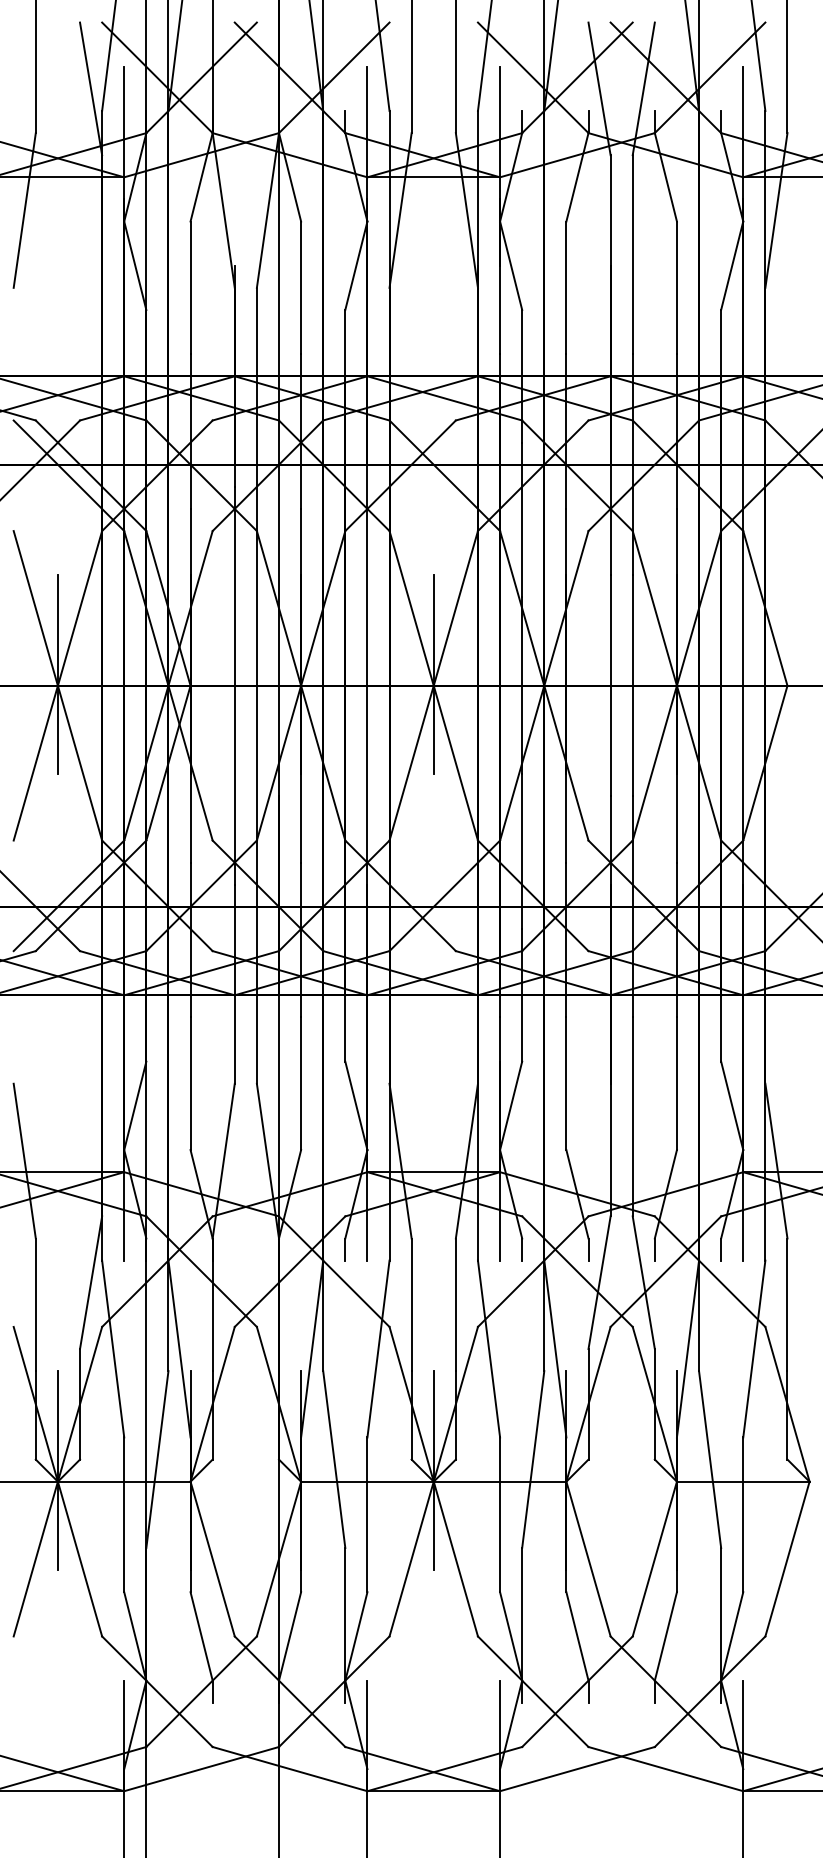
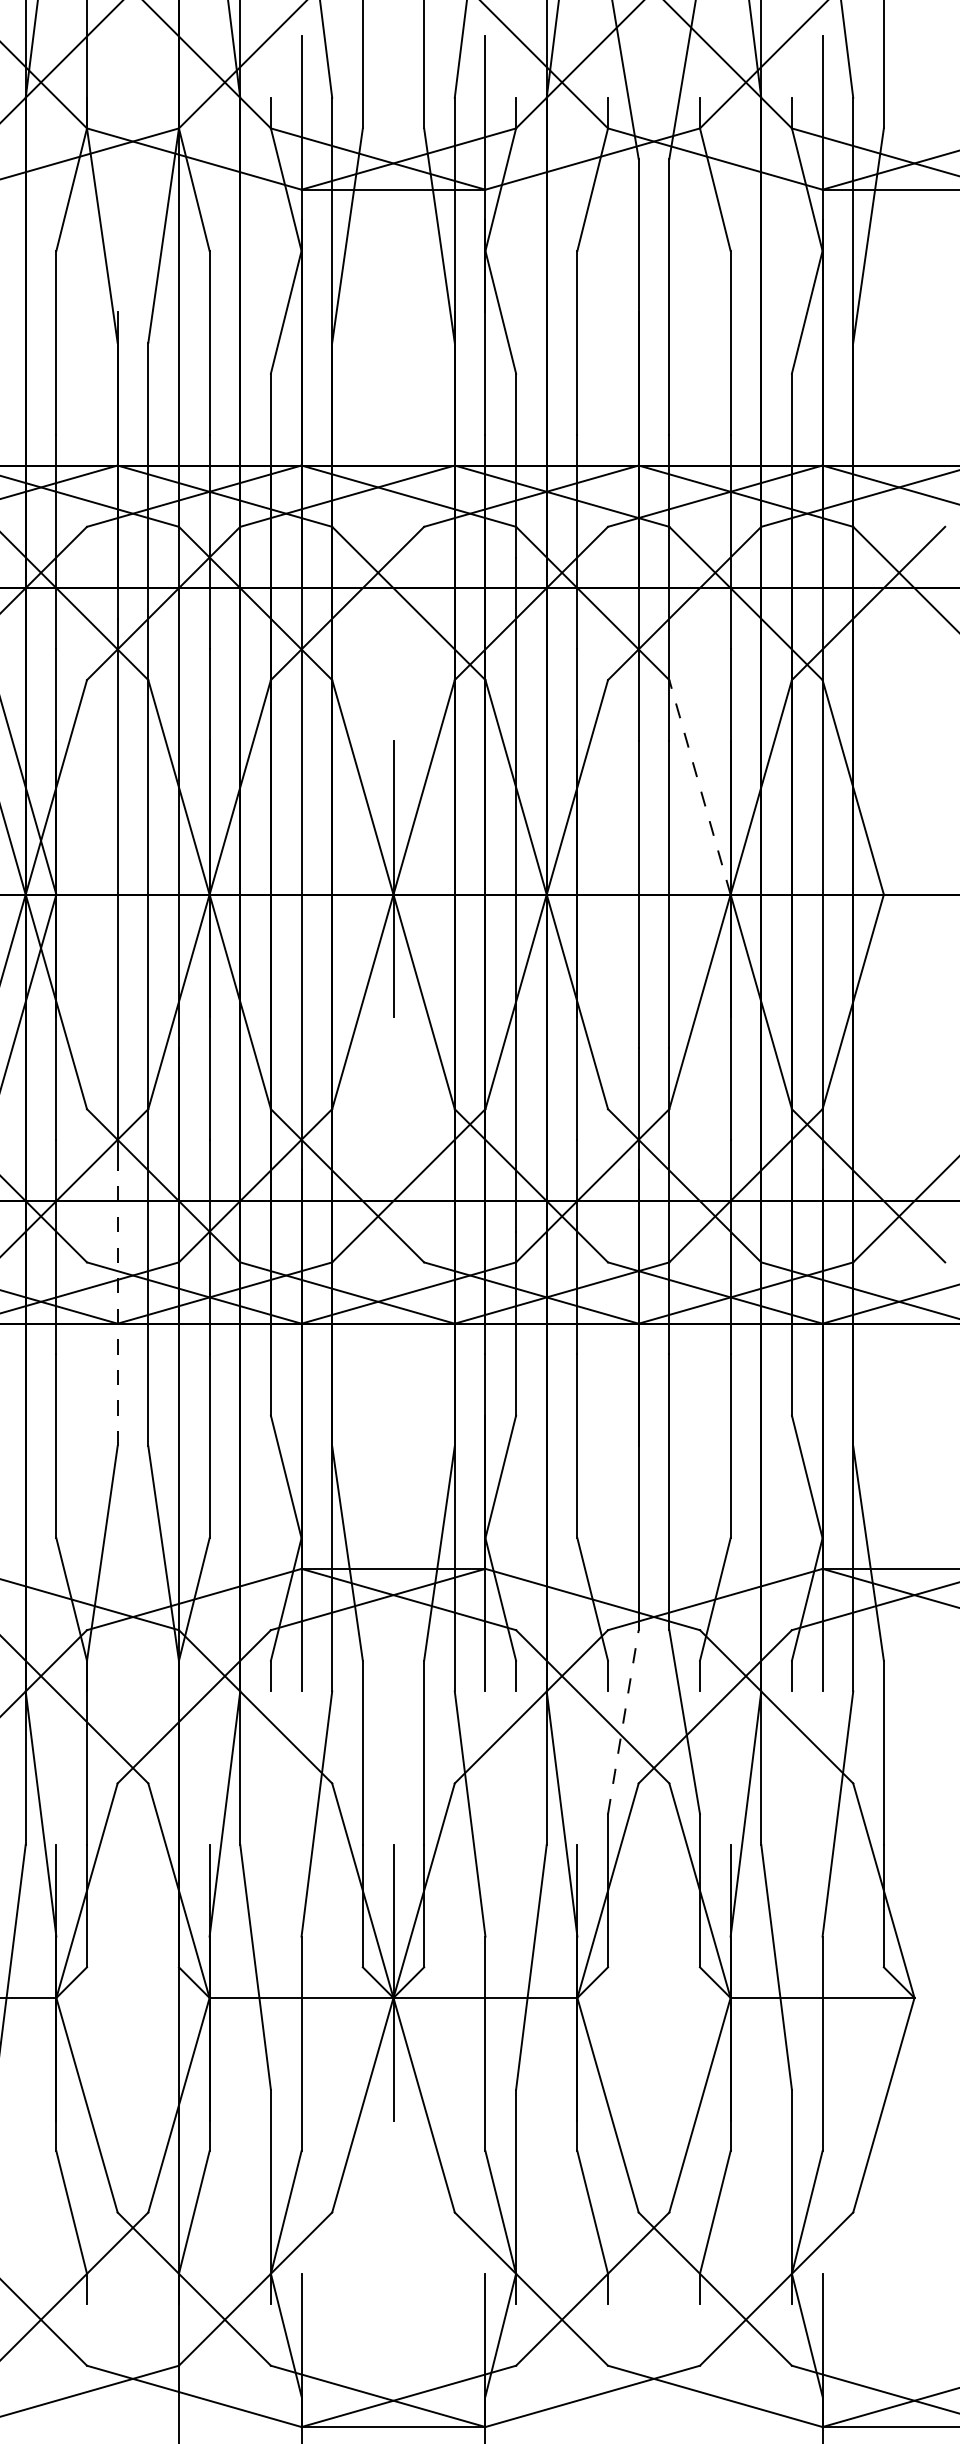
line: (654, 607) -> (699, 786), solid -> dashed
line: (234, 983) -> (117, 1307), solid -> dashed
line: (599, 1282) -> (623, 1721), solid -> dashed

